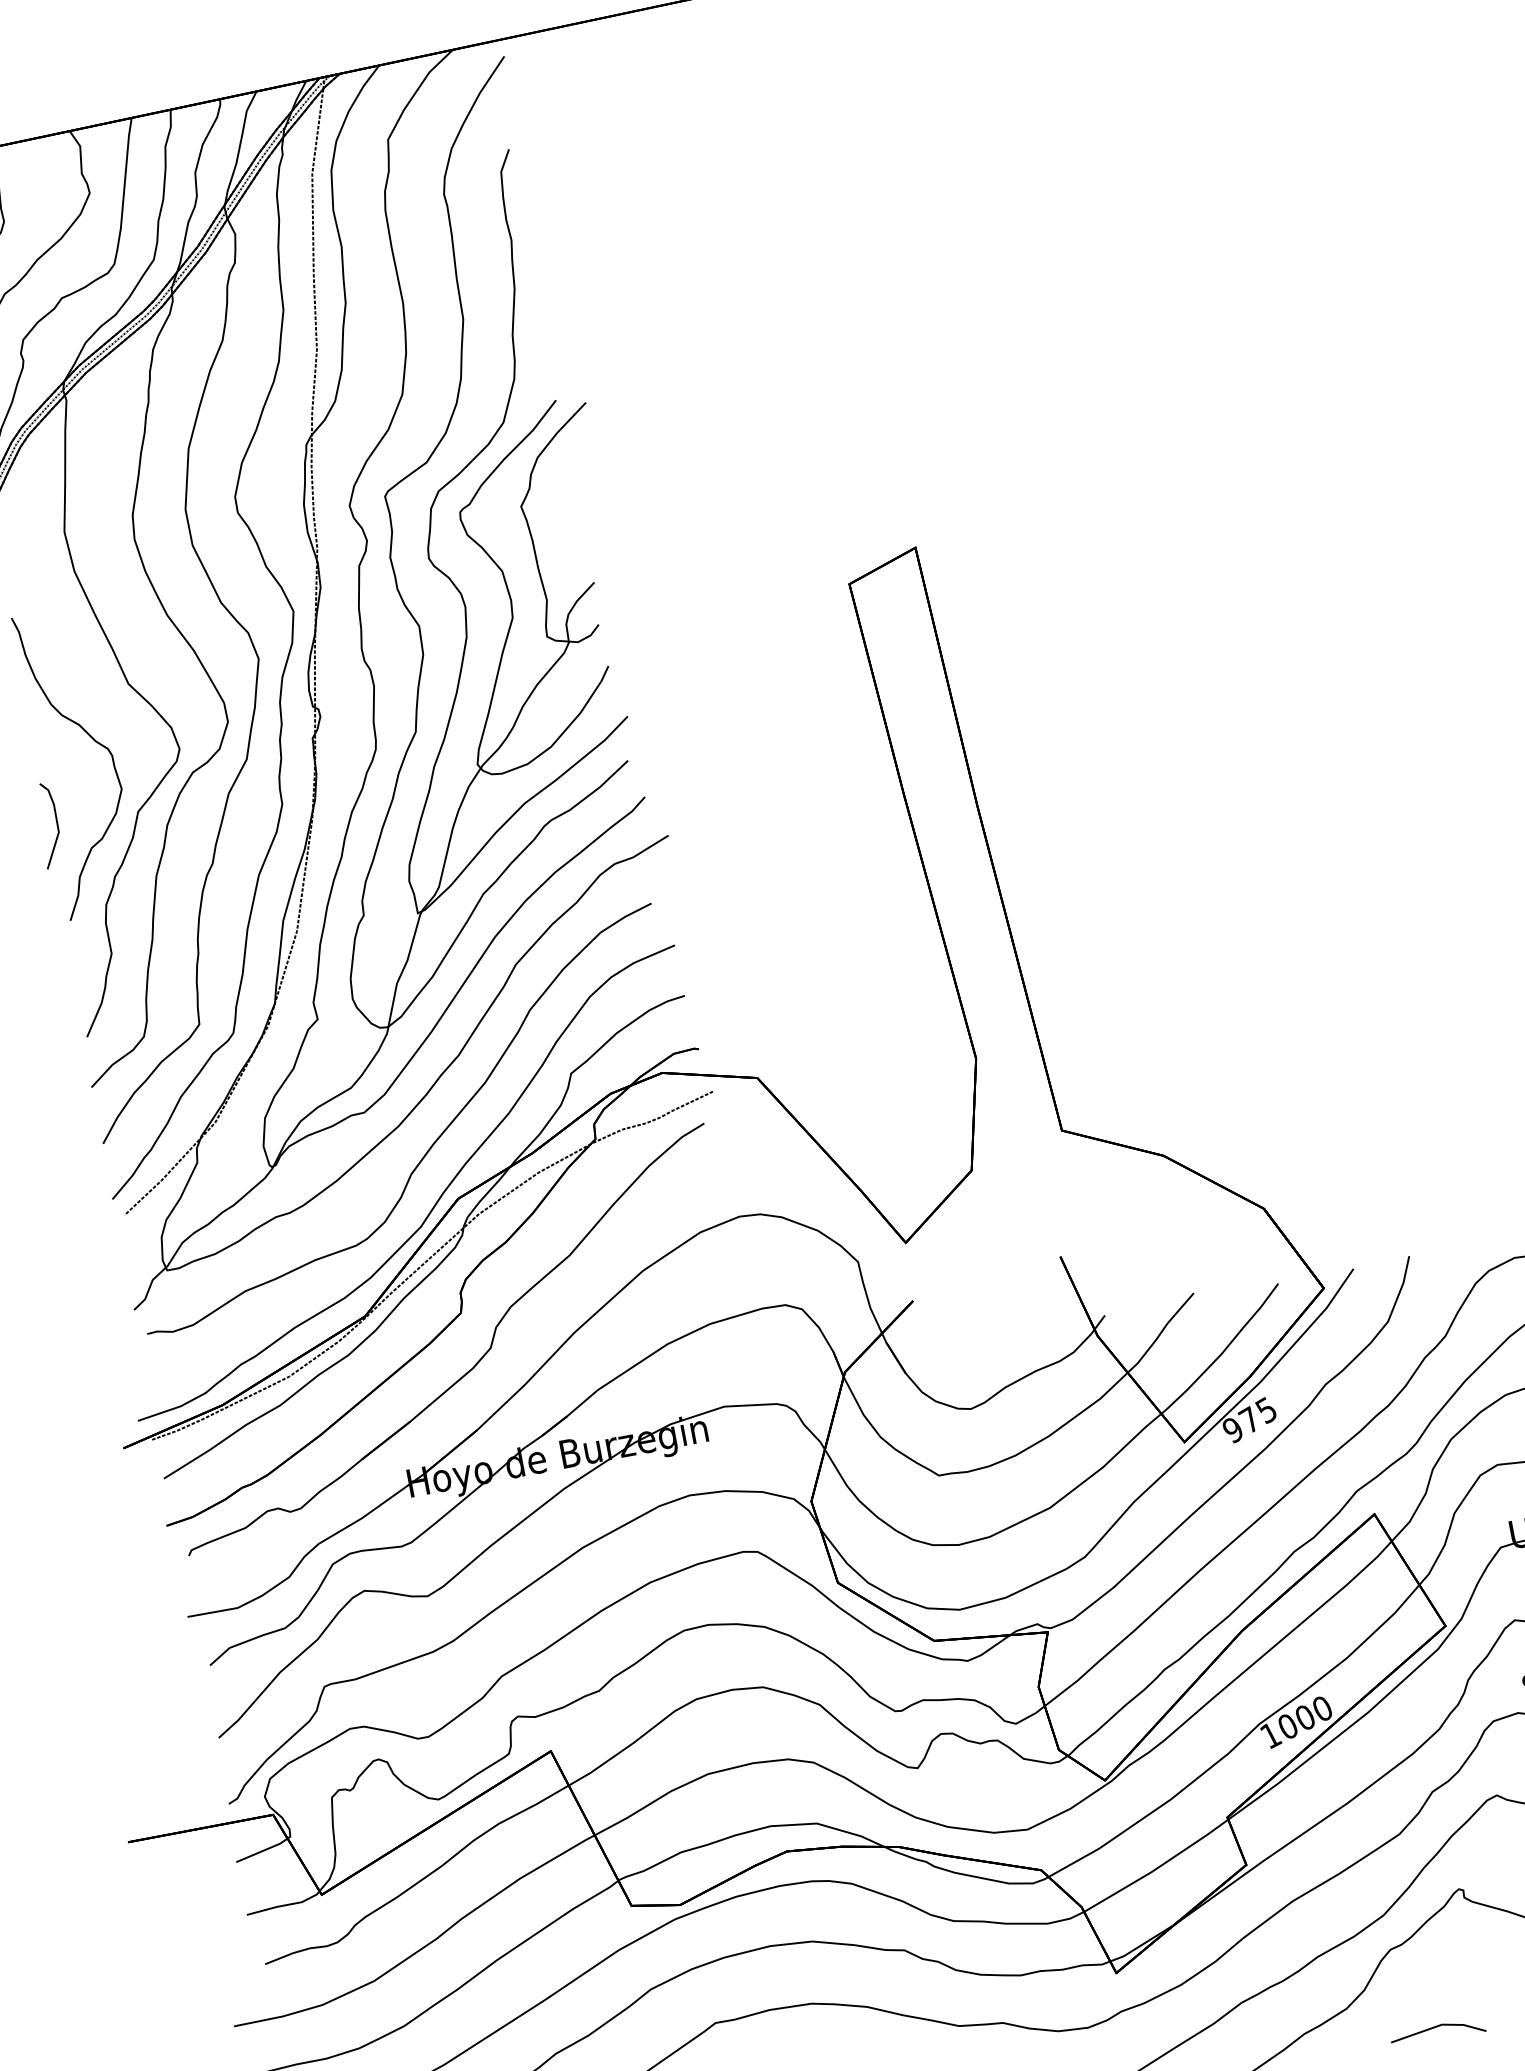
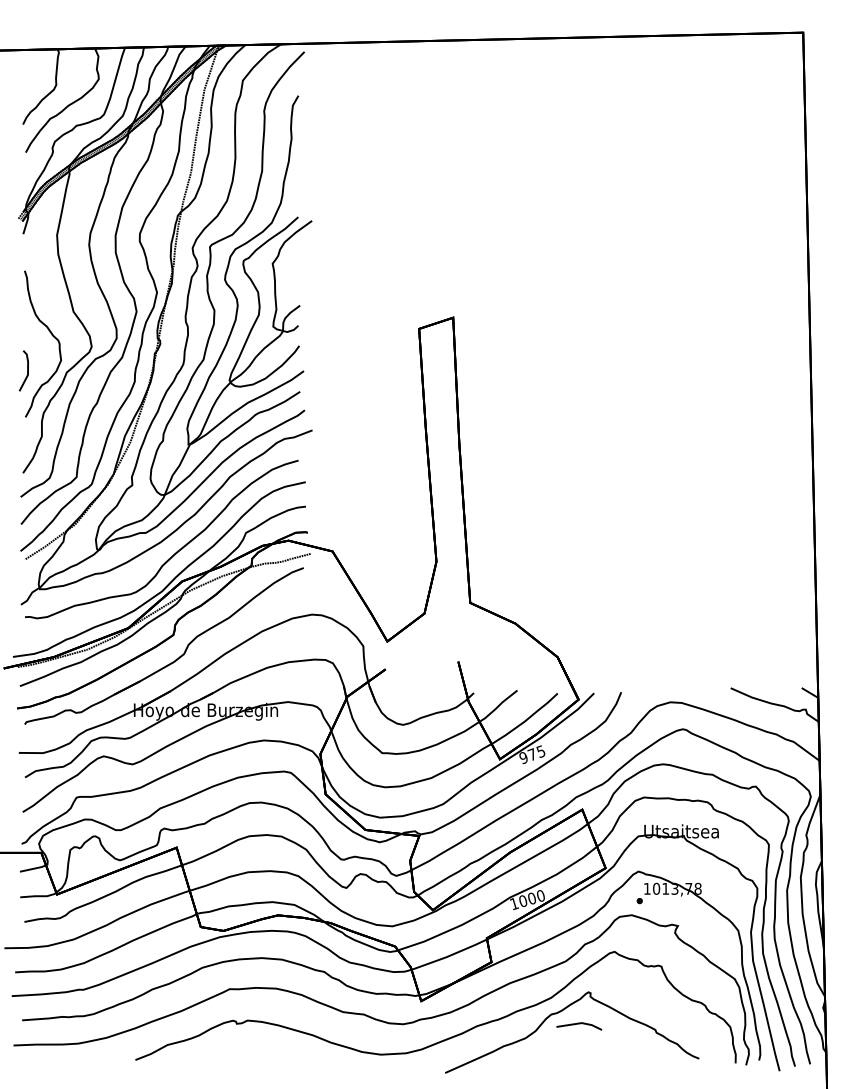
part: (1438, 2032) -> (579, 1026), moved

